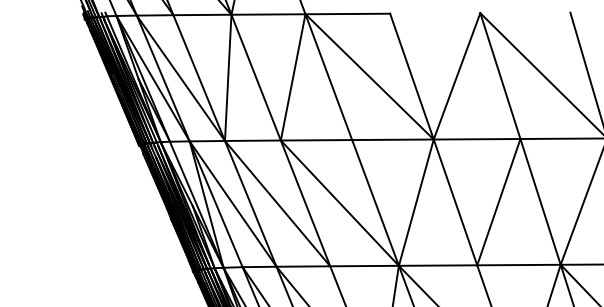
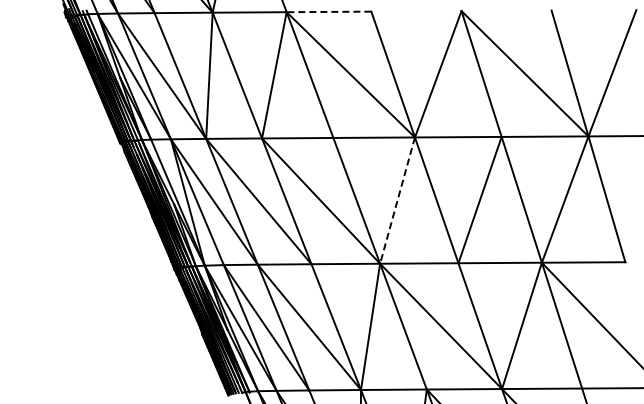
line: (347, 13) -> (328, 11), solid -> dashed
line: (416, 202) -> (397, 200), solid -> dashed

